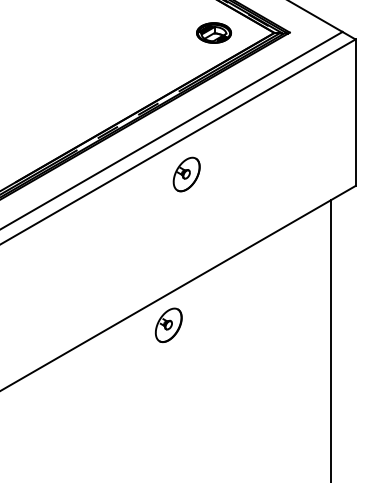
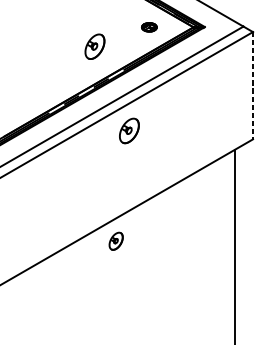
part: (213, 32) -> (148, 26), size x0.6
part: (139, 59) -> (94, 46), added
line: (355, 113) -> (252, 86), solid -> dashed
part: (168, 324) -> (116, 240), size x0.7

